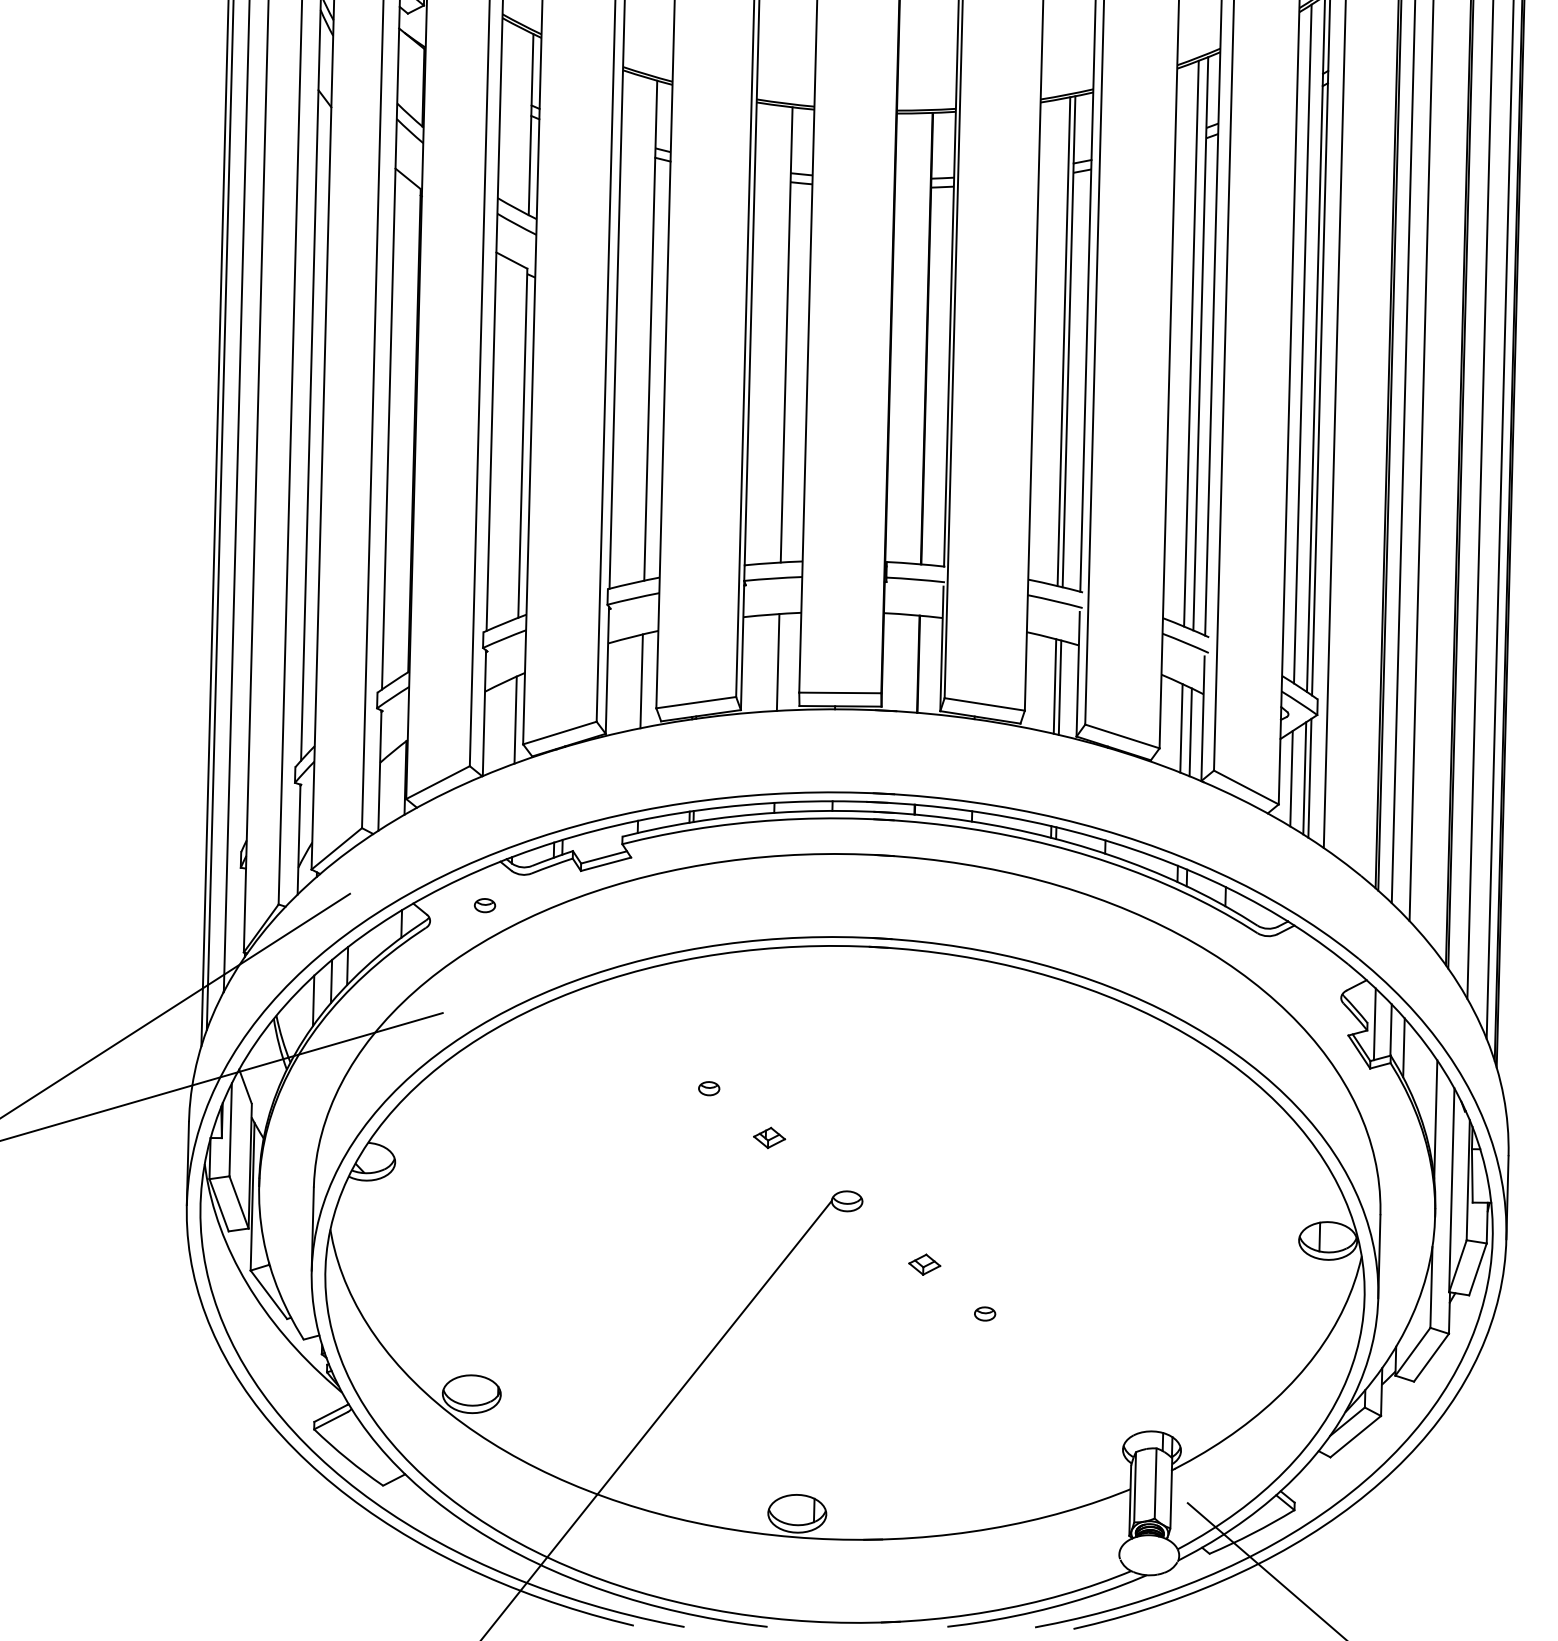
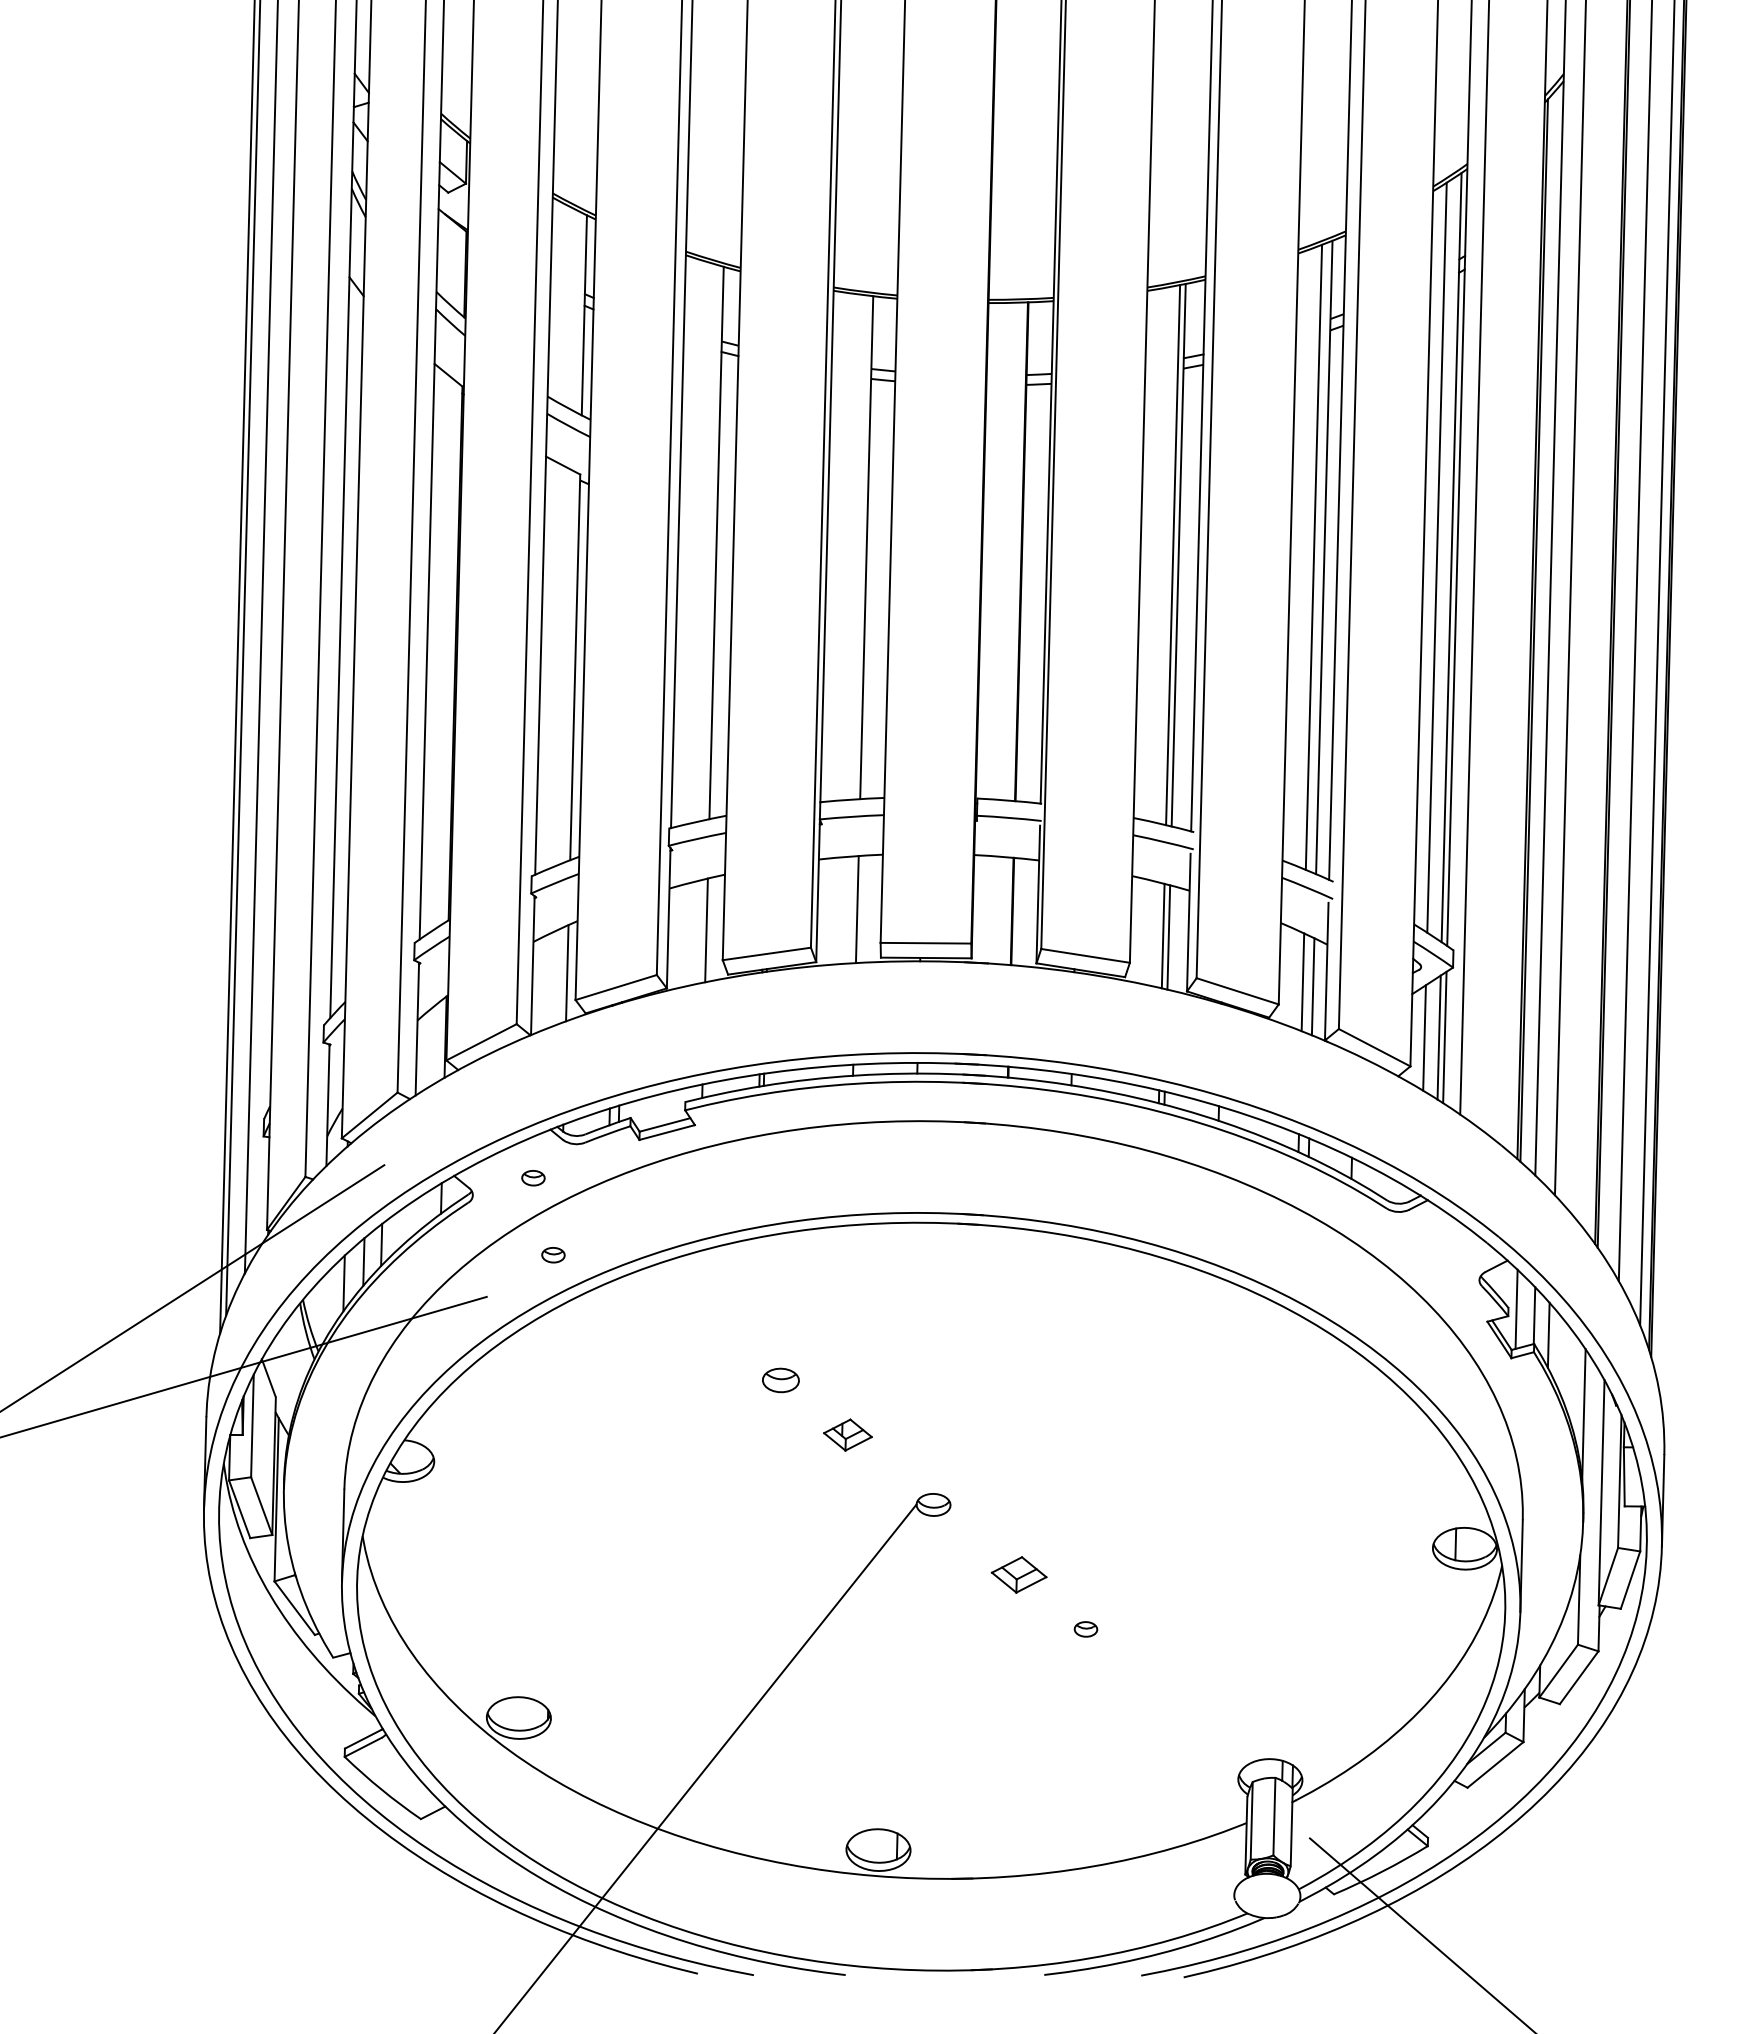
part: (503, 975) -> (553, 1255), added
part: (709, 1088) -> (781, 1380), size x1.6
part: (769, 1137) -> (847, 1434), size x1.4
part: (924, 1264) -> (1019, 1574), size x1.6

